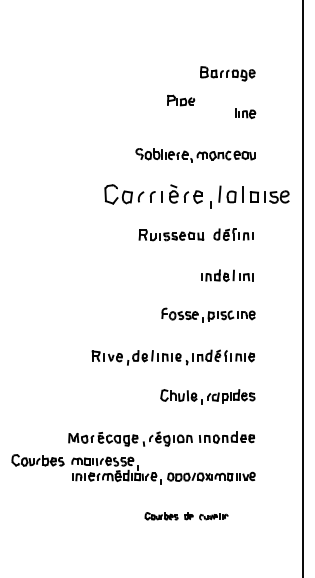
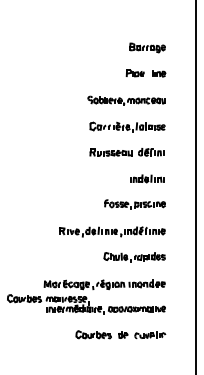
part: (179, 100) -> (134, 73), moved
part: (196, 194) -> (127, 126), size x0.62
part: (186, 515) -> (120, 334), size x1.67

